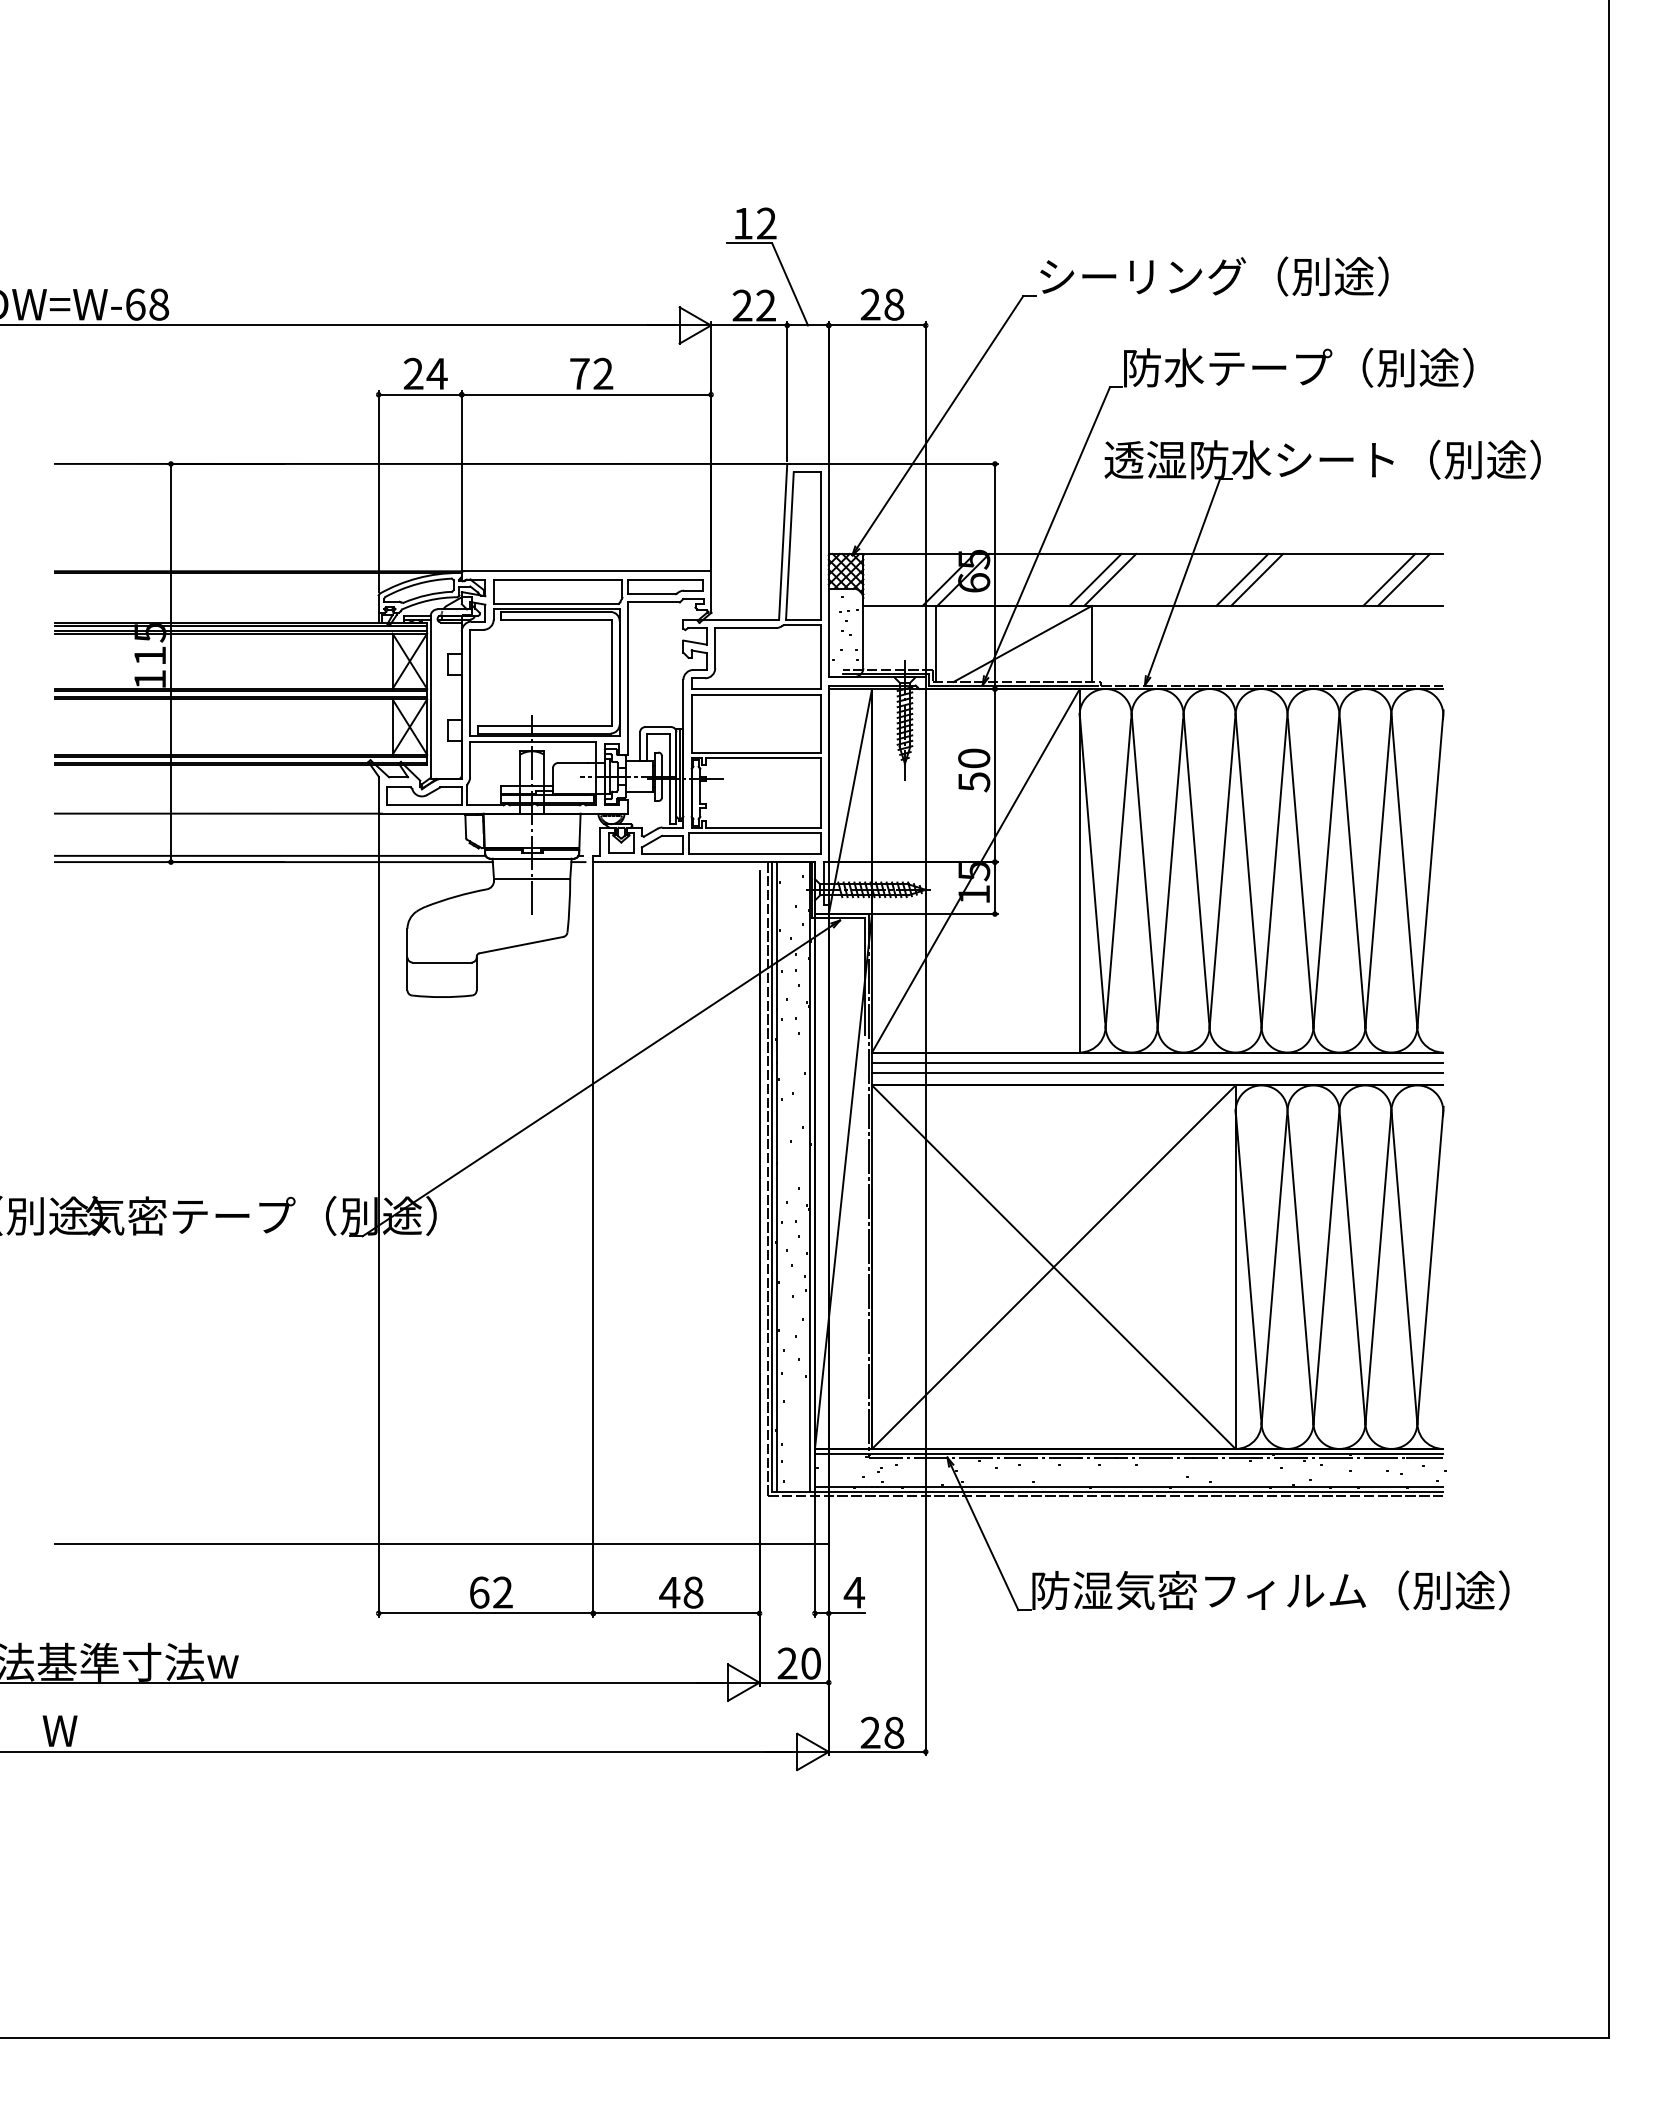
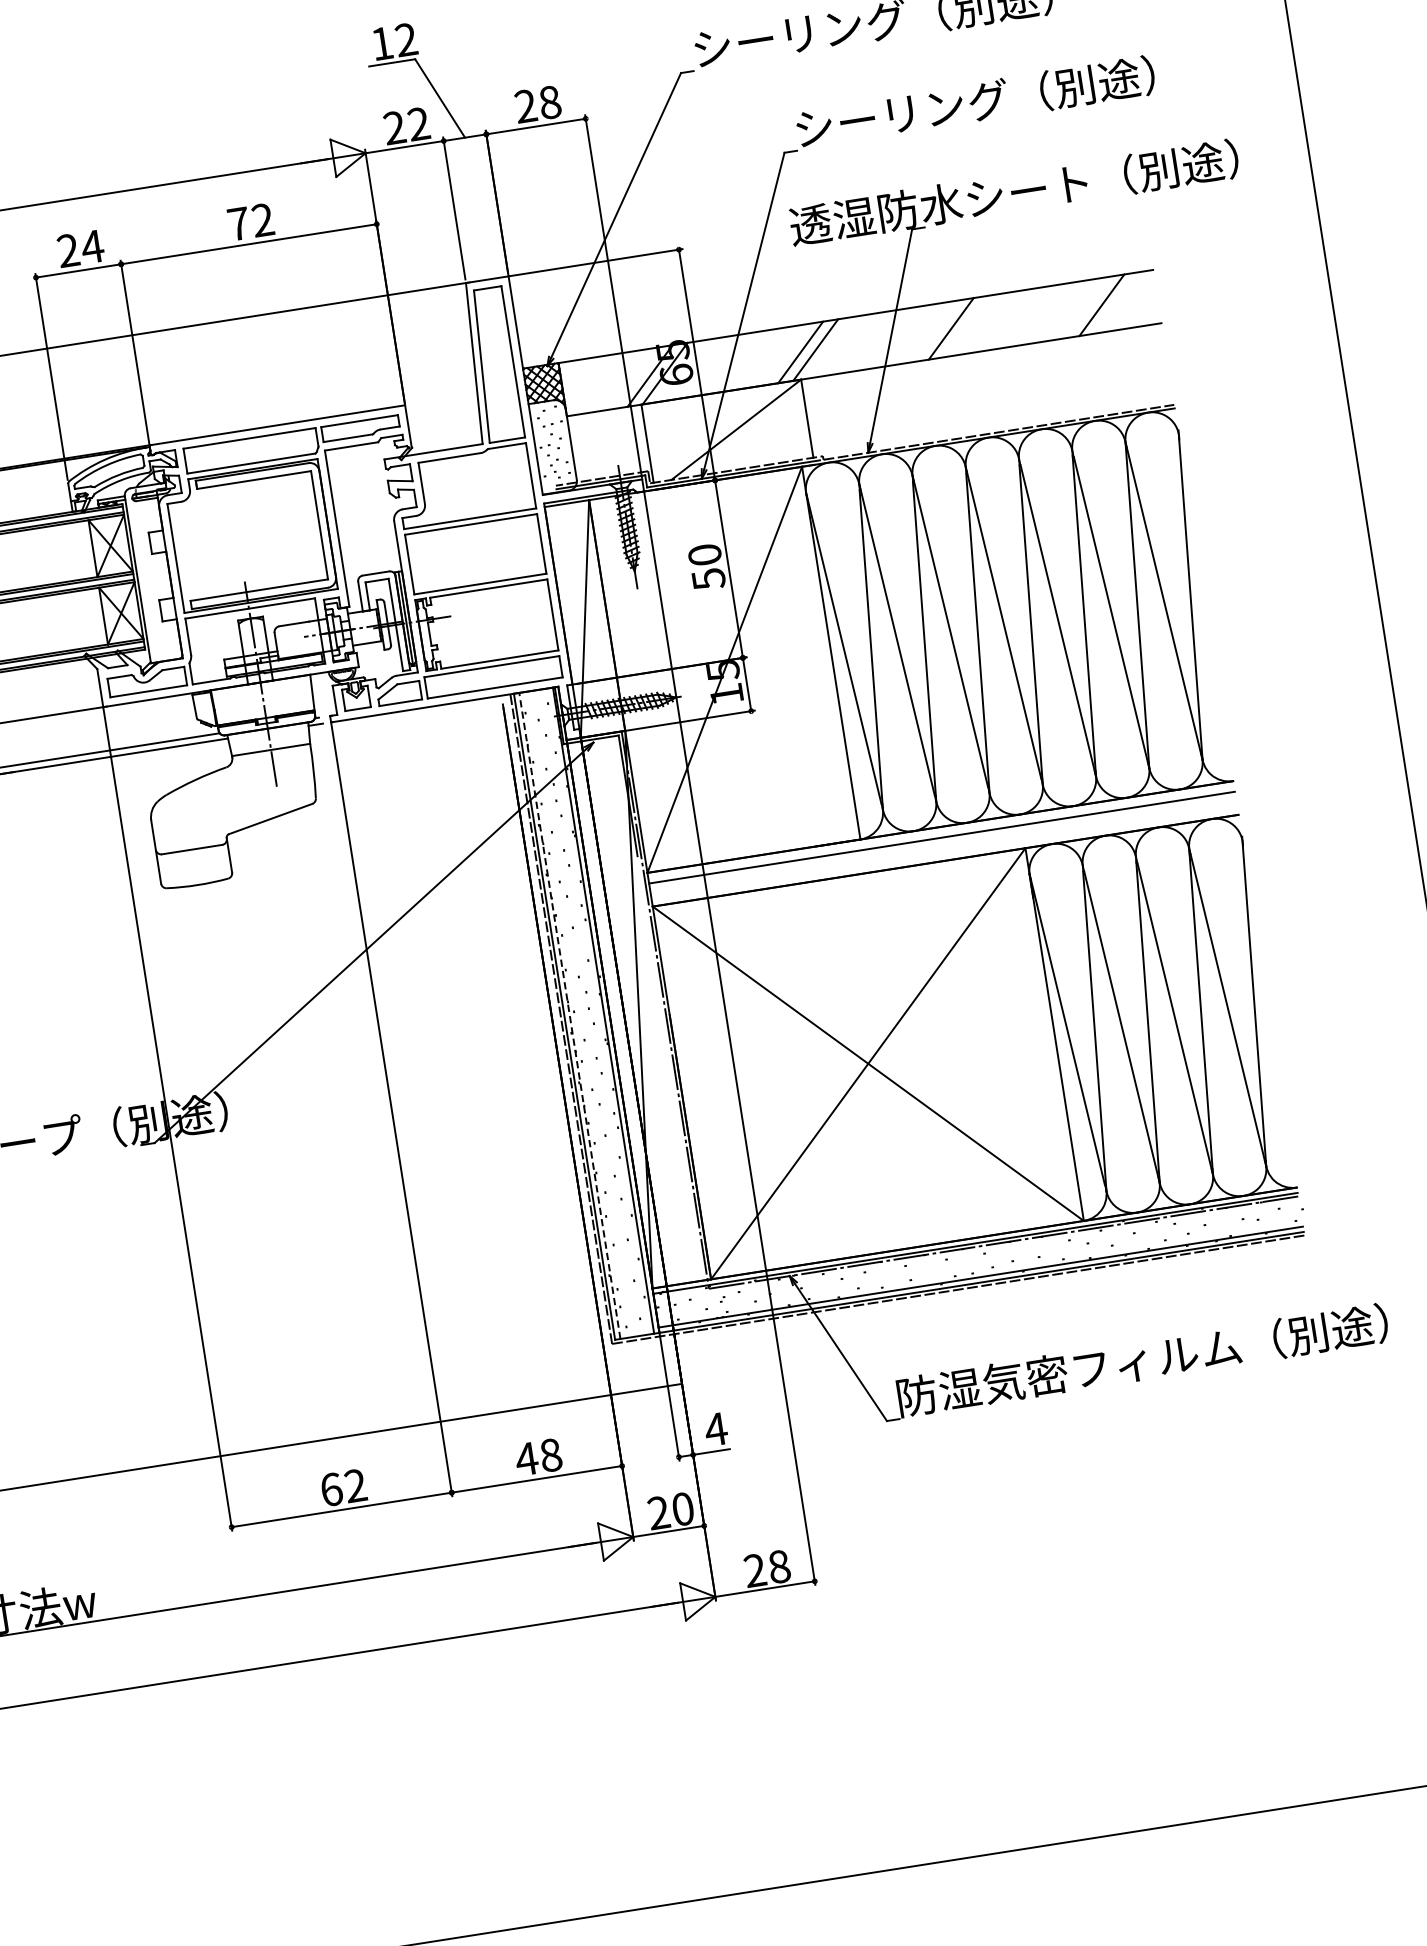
text: (1228, 367) -> (902, 113), 防水テープ（別途） -> シーリング（別途）
line: (1257, 579) -> (966, 325), removed
line: (1403, 579) -> (1116, 302), removed
line: (1157, 1073) -> (943, 848), removed
line: (776, 1176) -> (569, 1015), solid -> dashed

